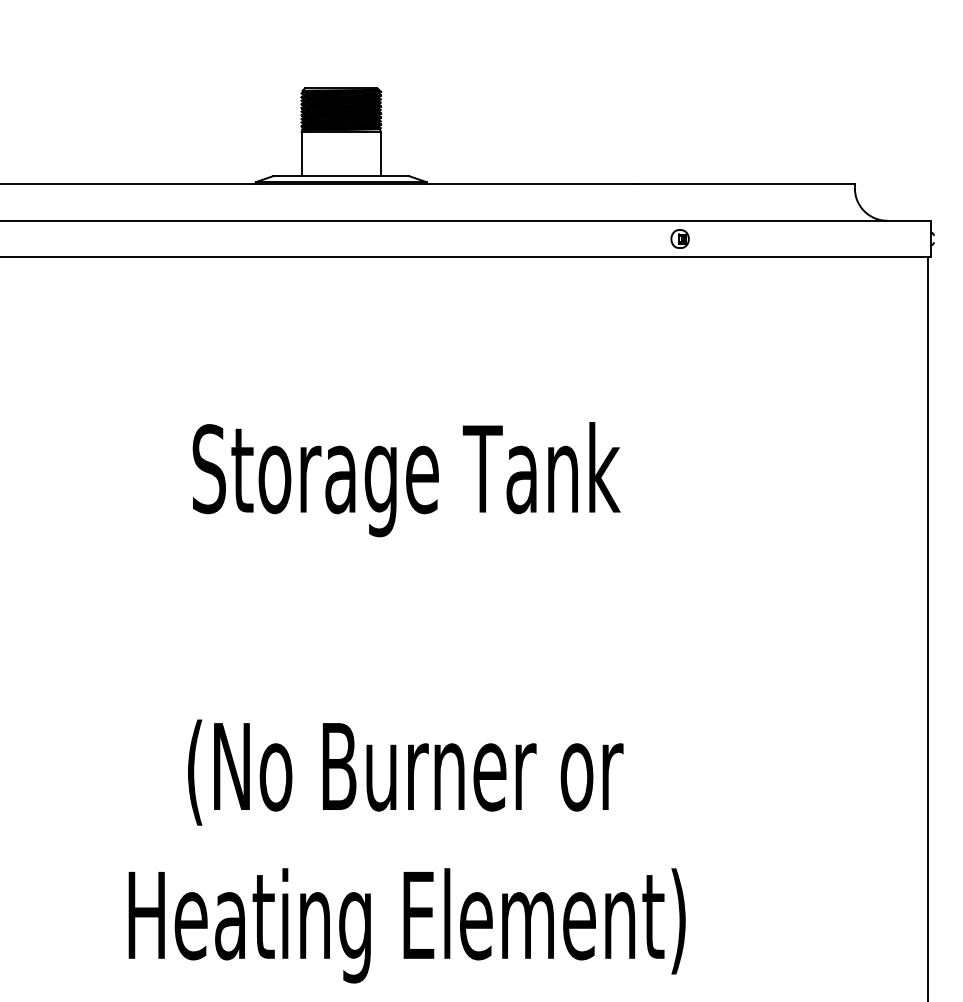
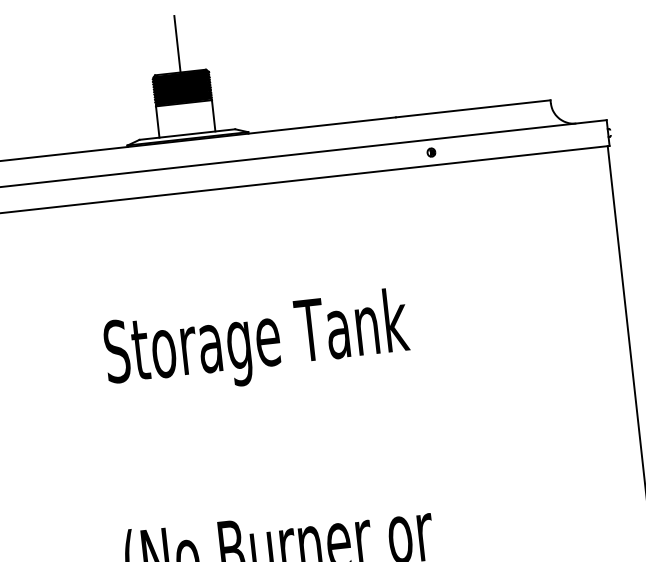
line: (341, 48) -> (177, 44), added
part: (679, 238) -> (430, 152), size x0.62

